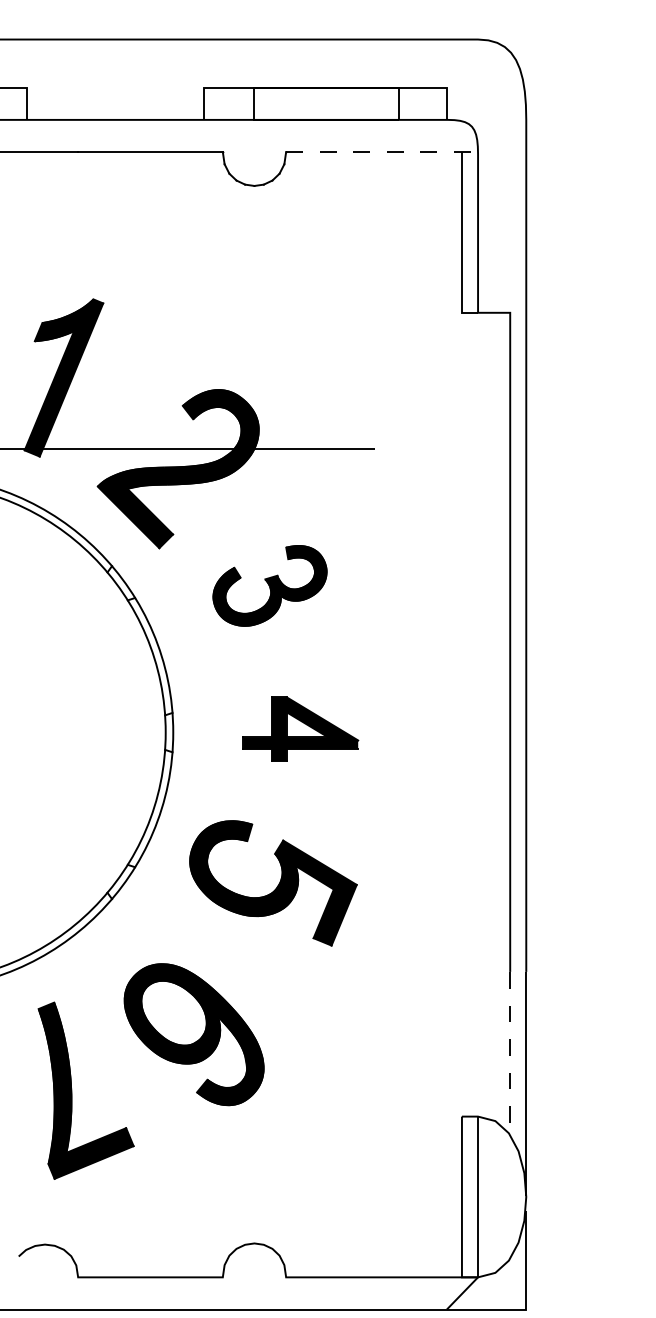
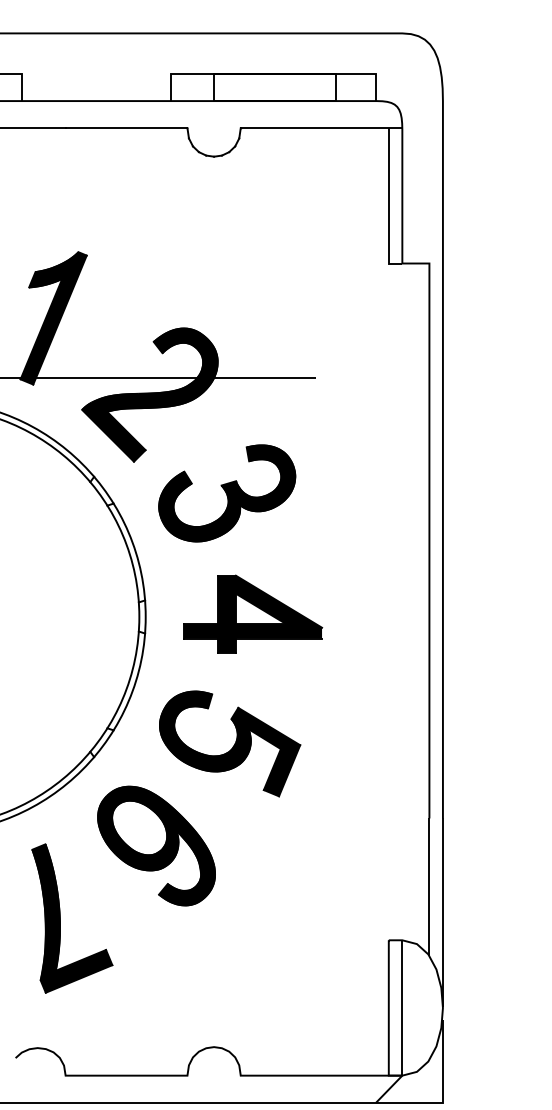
line: (382, 152) -> (321, 128), dashed -> solid
part: (269, 585) -> (226, 493), size x1.43
part: (300, 728) -> (252, 613), size x1.43
part: (193, 1034) -> (156, 845), moved
line: (510, 1053) -> (429, 887), dashed -> solid

